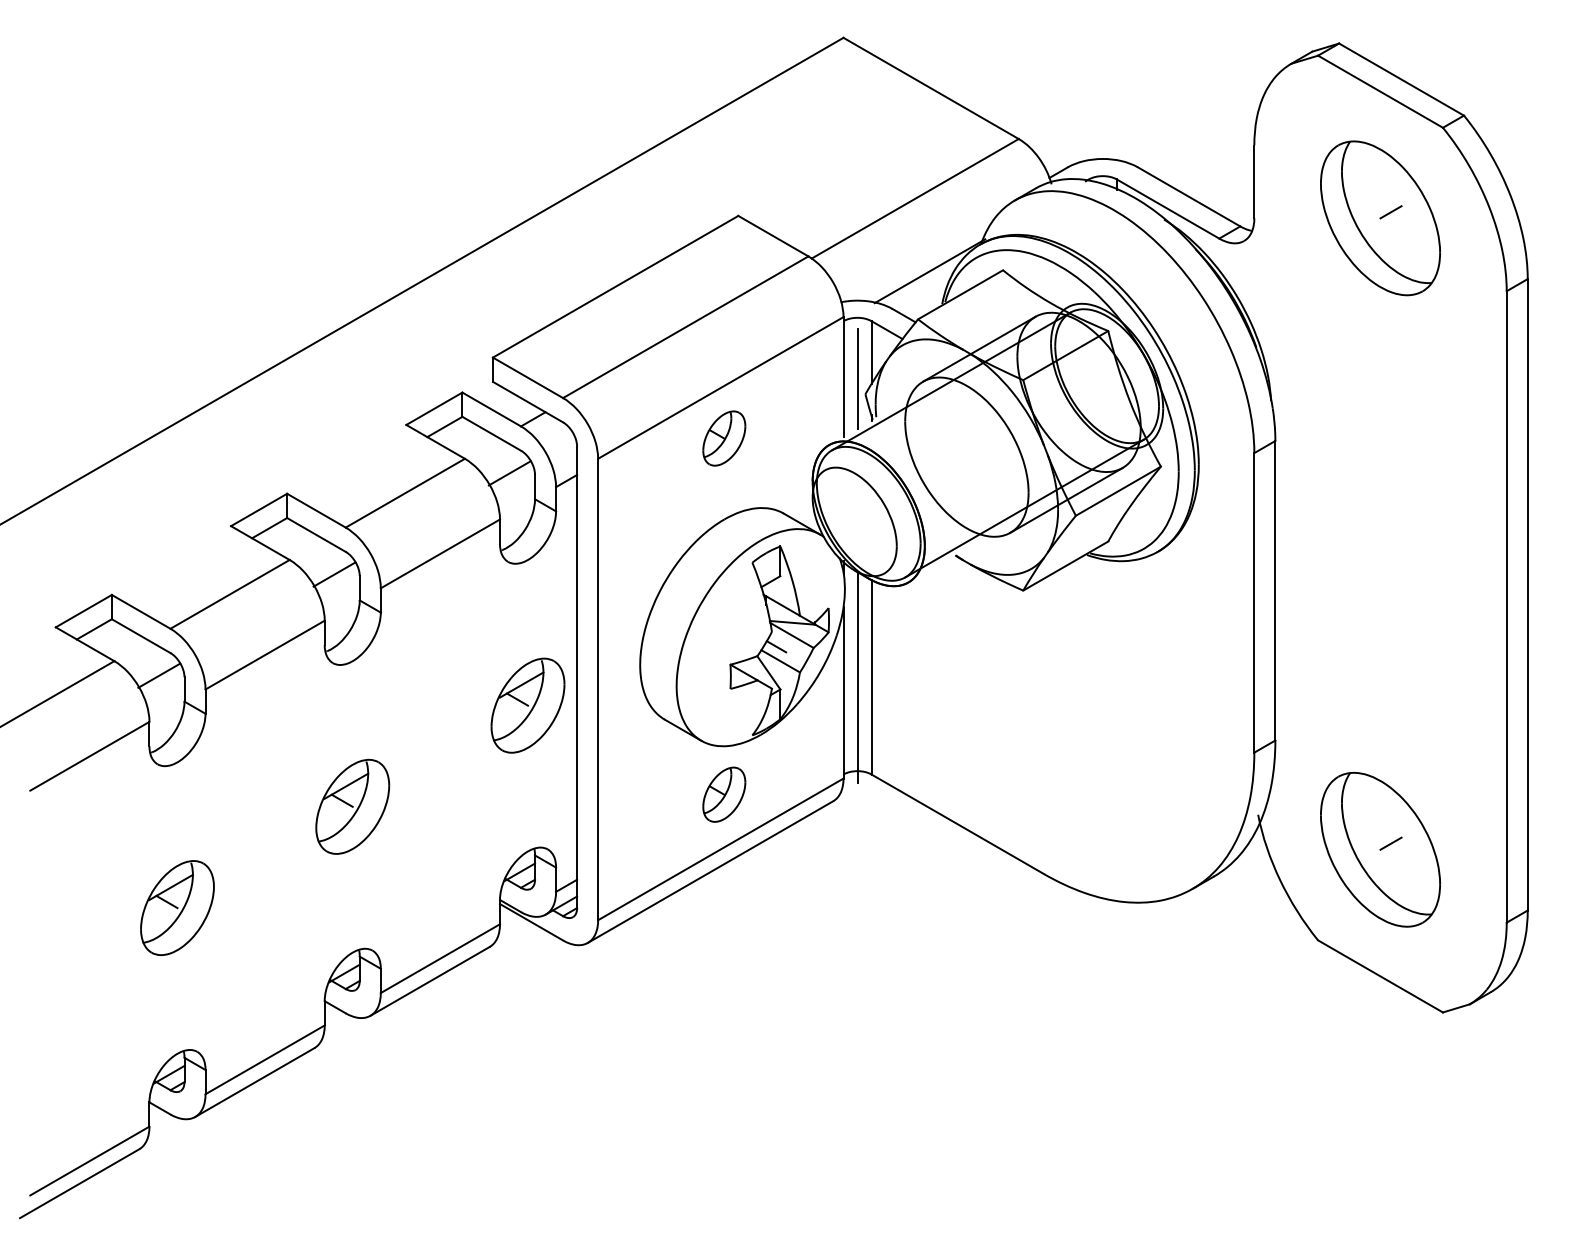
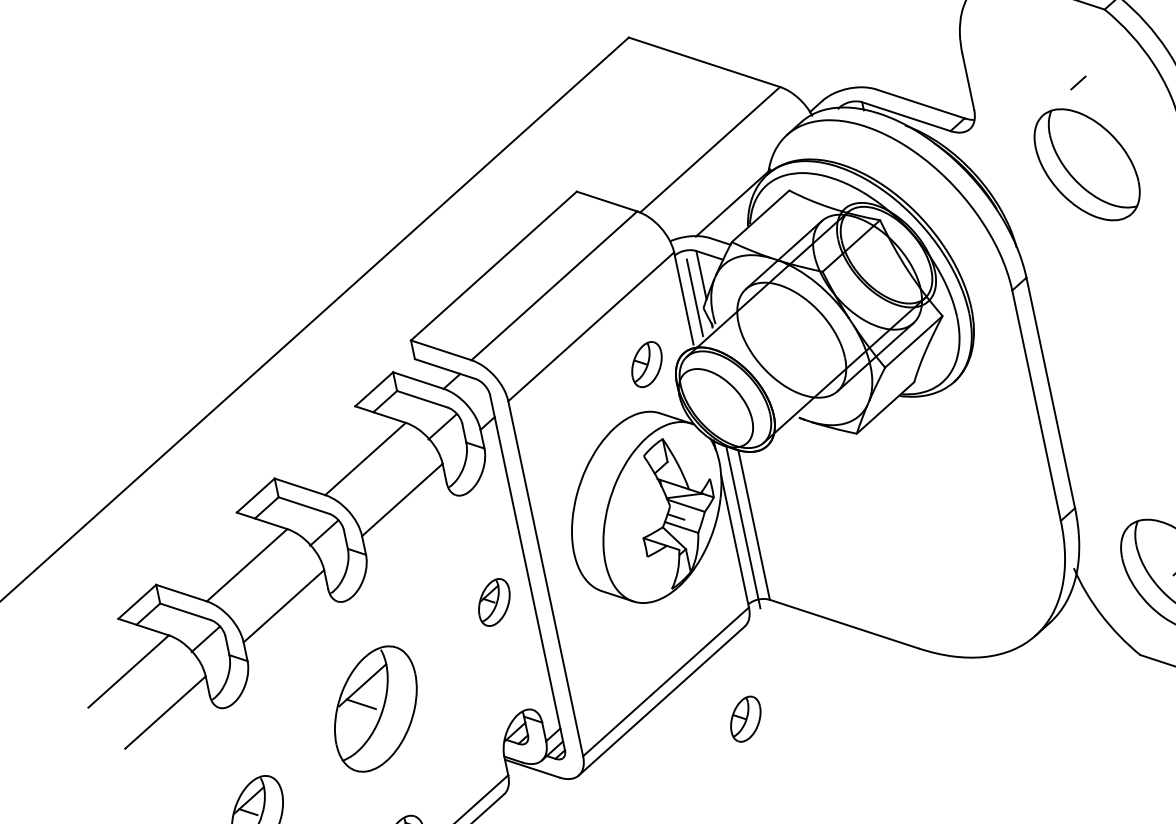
part: (1380, 218) -> (1087, 164), moved
part: (724, 438) -> (647, 364), moved
part: (527, 705) -> (493, 602), size x0.6
part: (724, 794) -> (745, 718), moved
part: (352, 806) -> (375, 708), size x1.6

